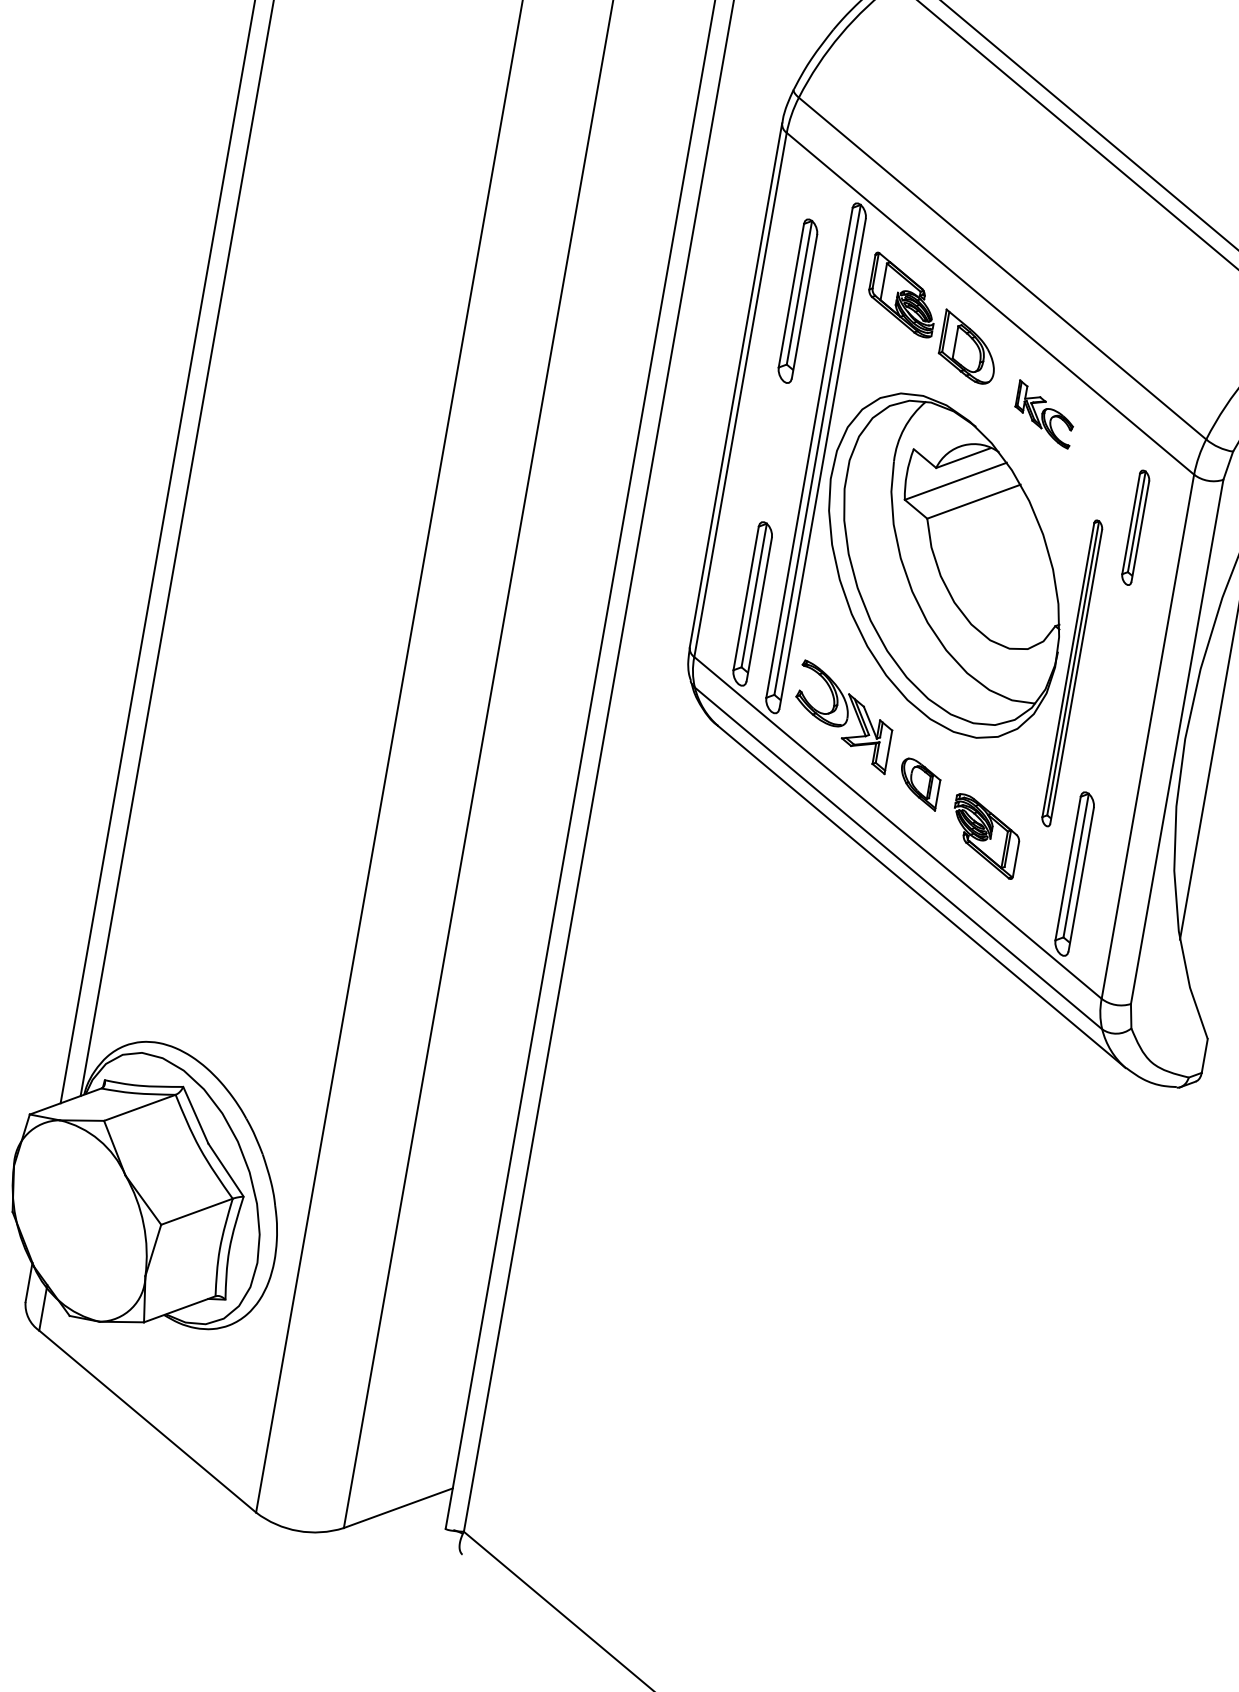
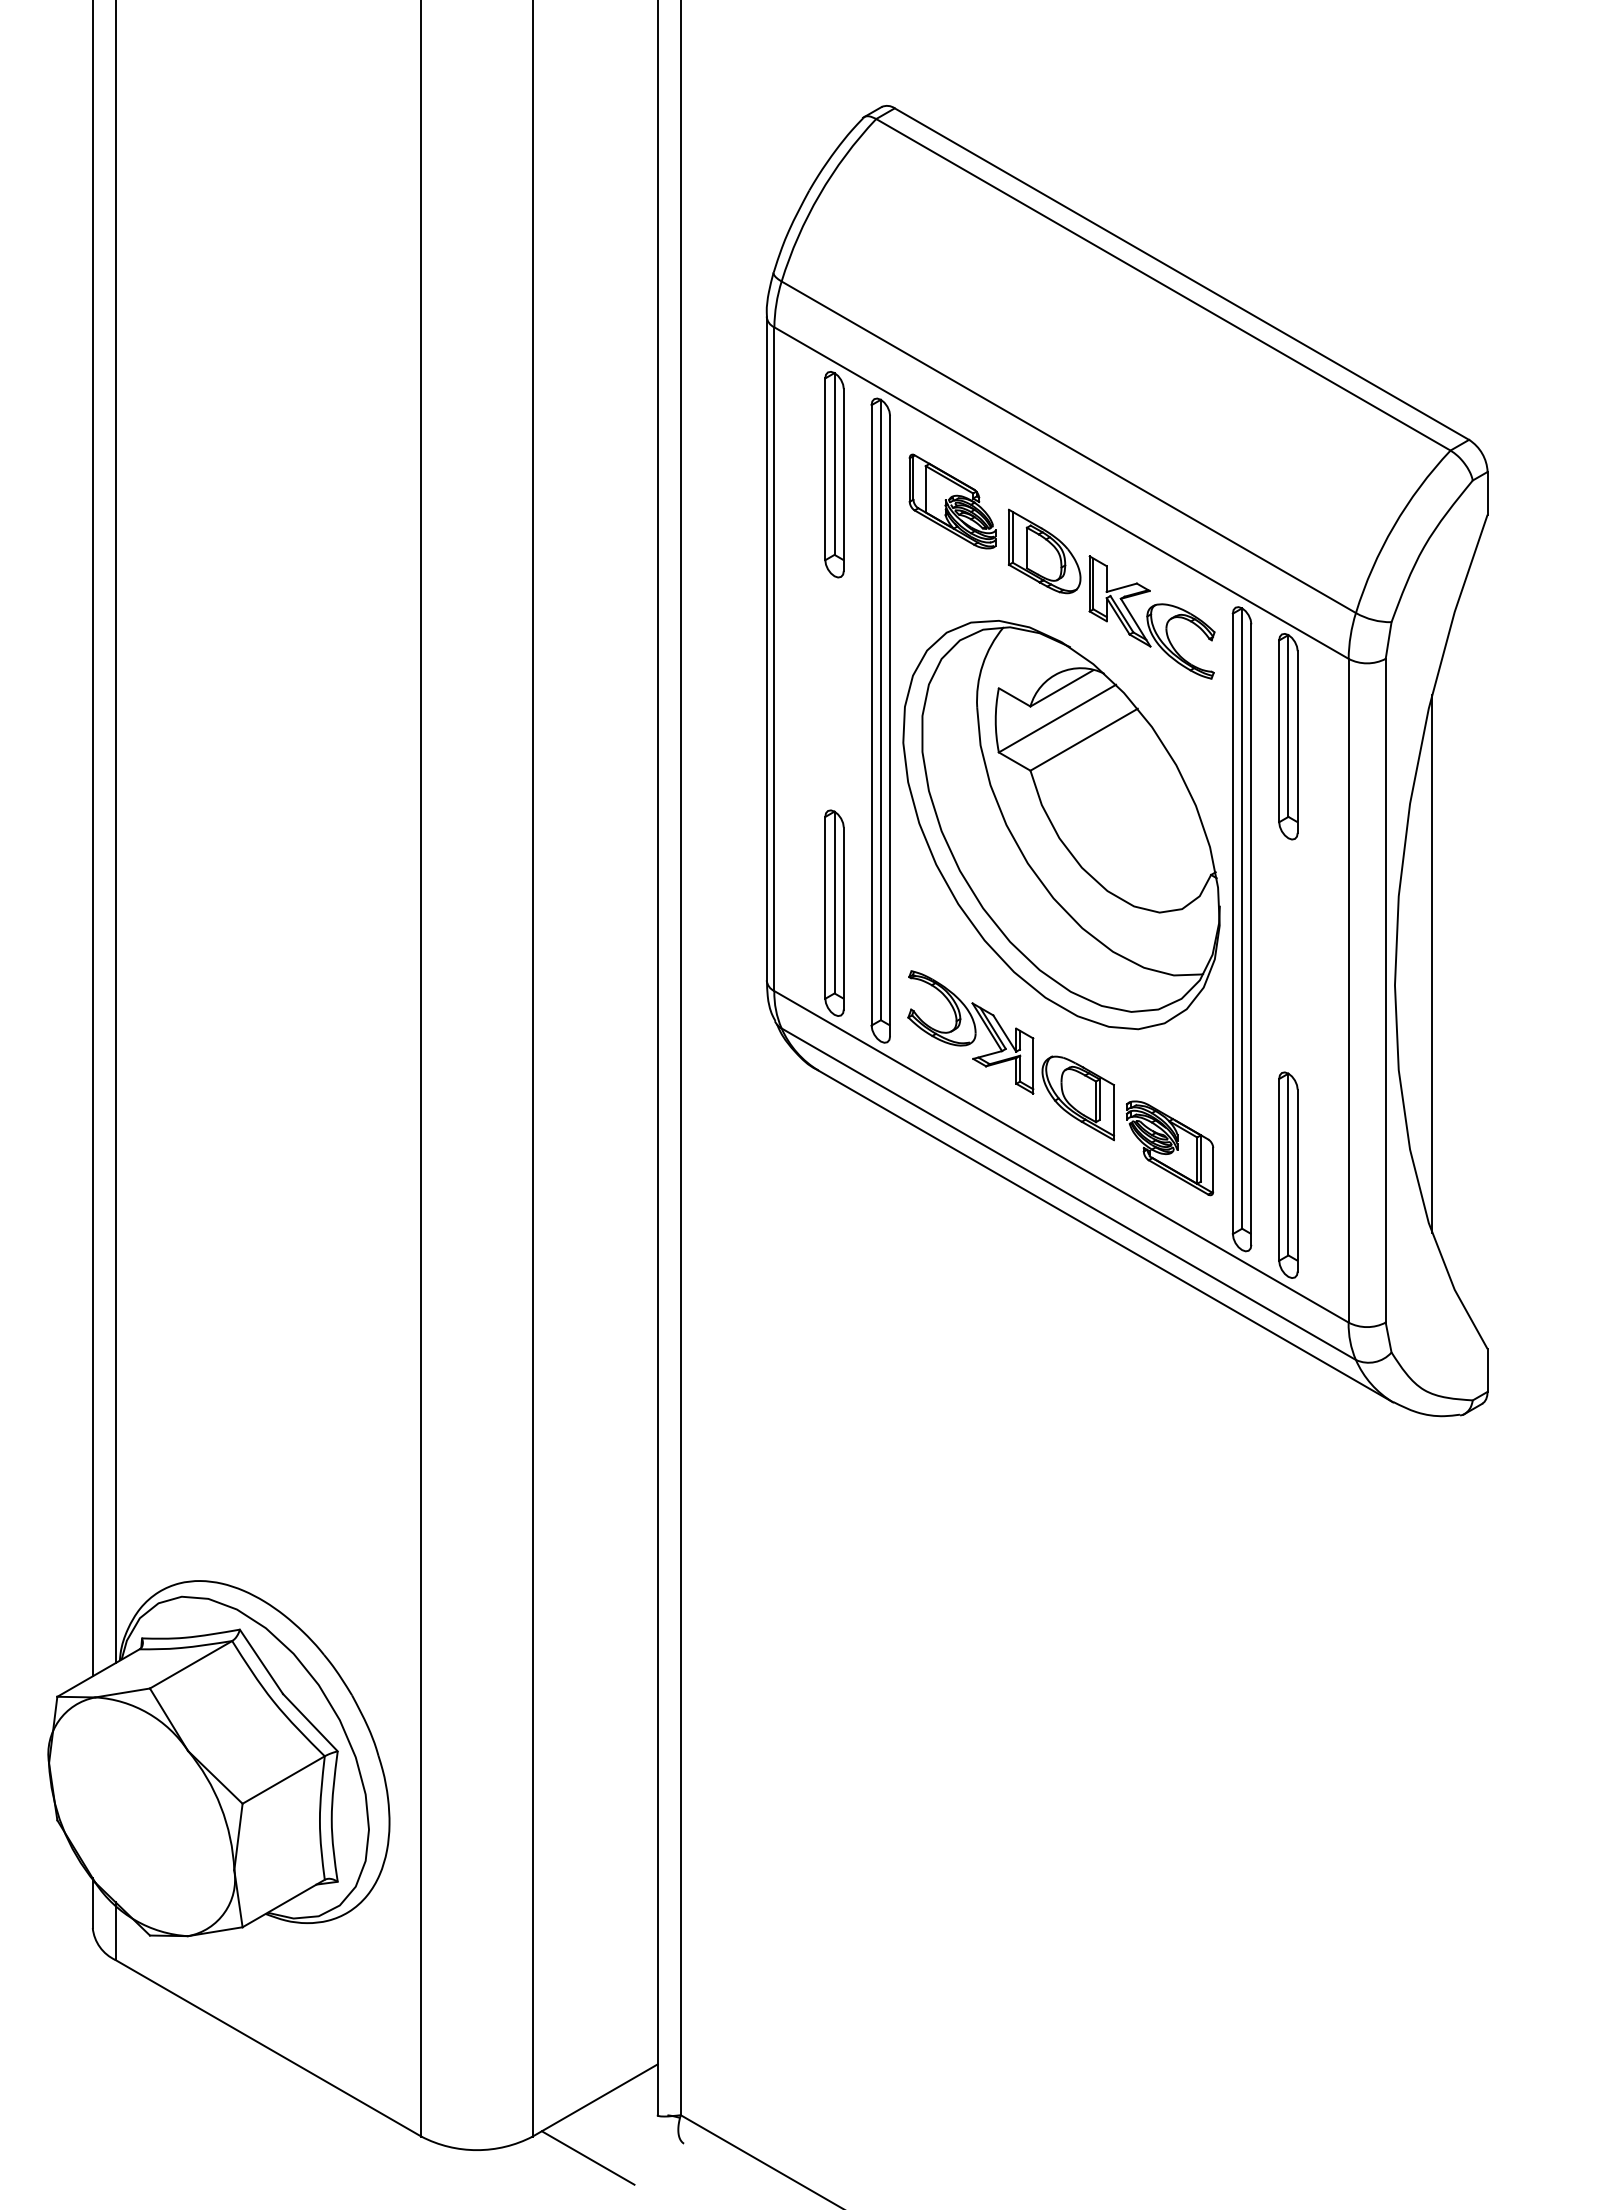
part: (797, 301) -> (834, 474), moved
part: (1044, 414) -> (1151, 617), size x1.67
part: (1135, 527) -> (1288, 736), size x1.43
part: (1071, 673) -> (1241, 929), size x1.67
part: (918, 784) -> (1077, 1098), size x1.43
line: (384, 1552) -> (587, 2157), added

